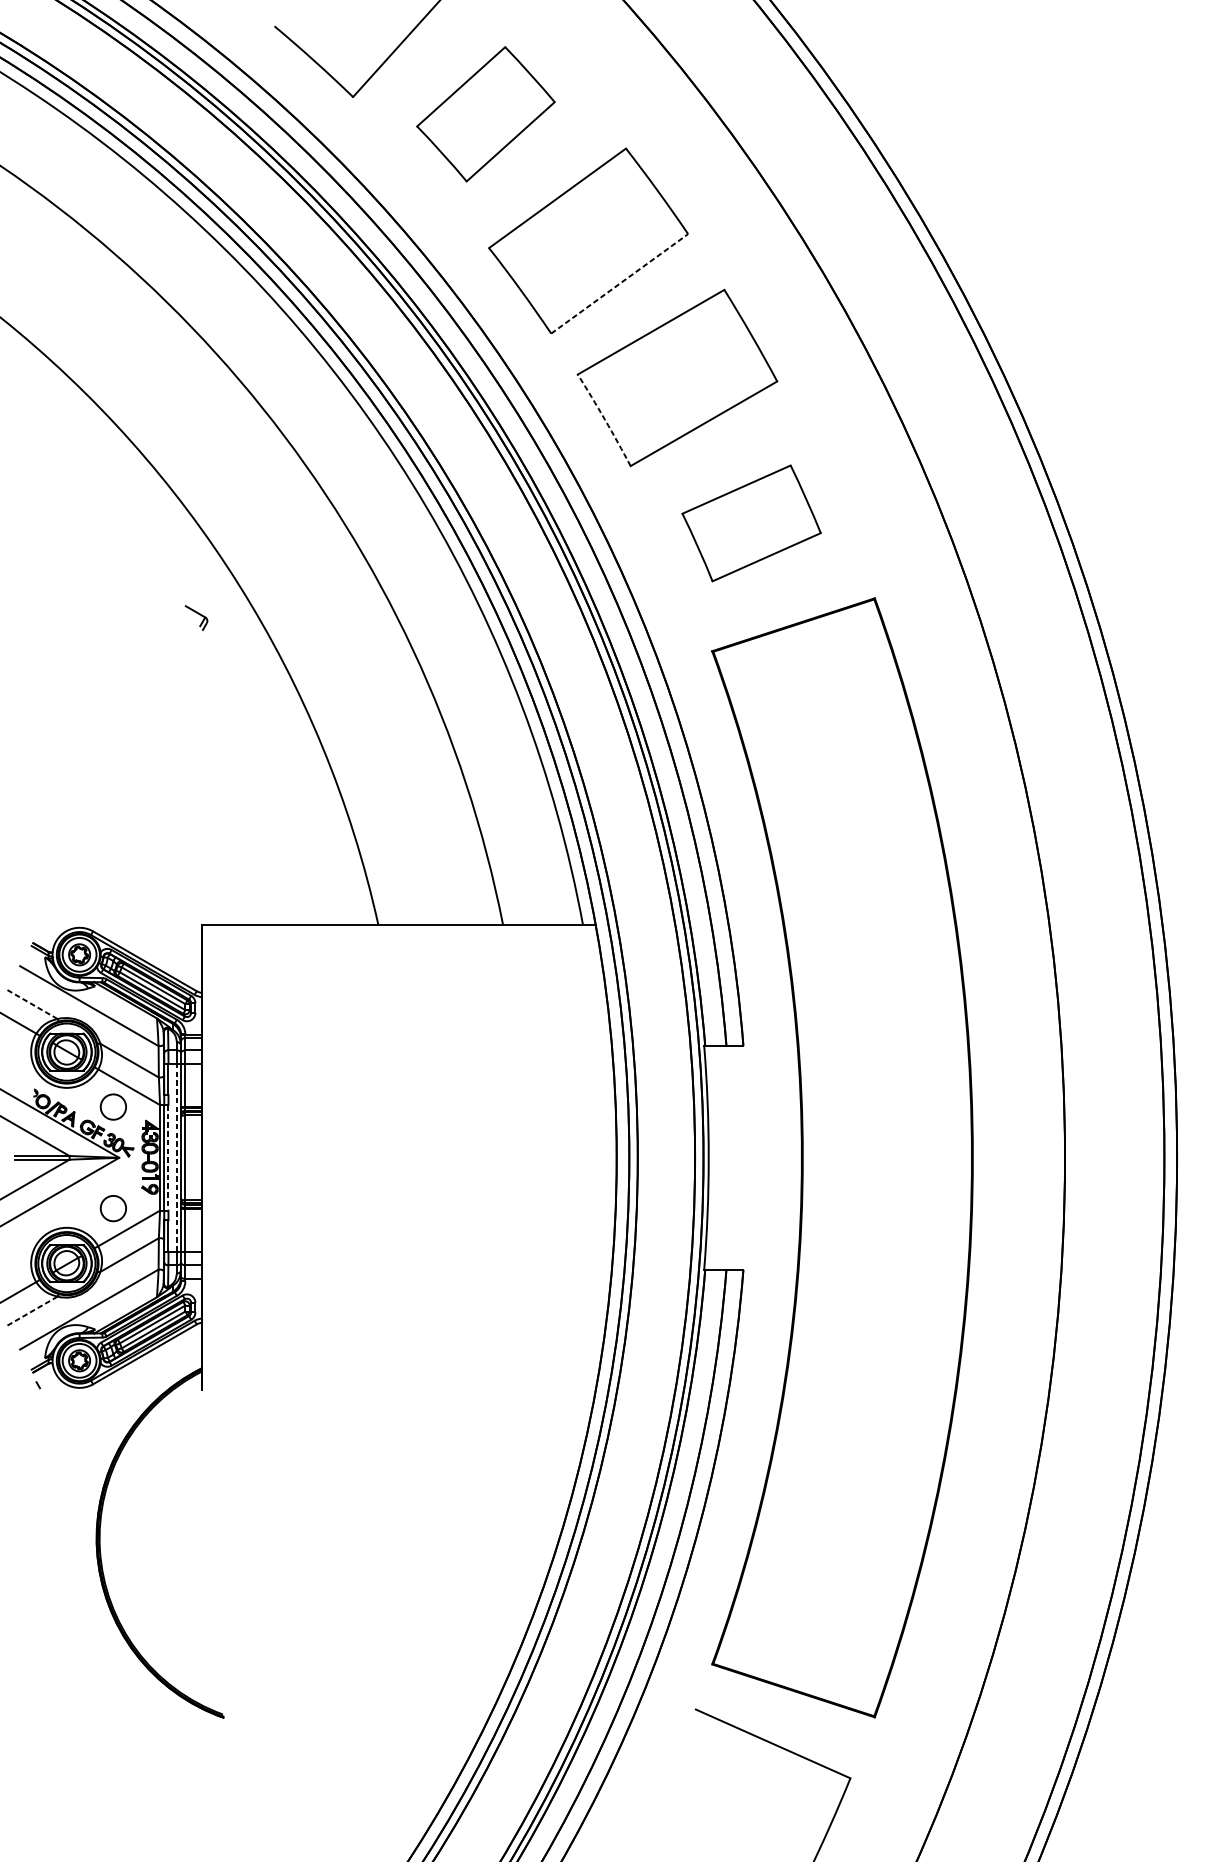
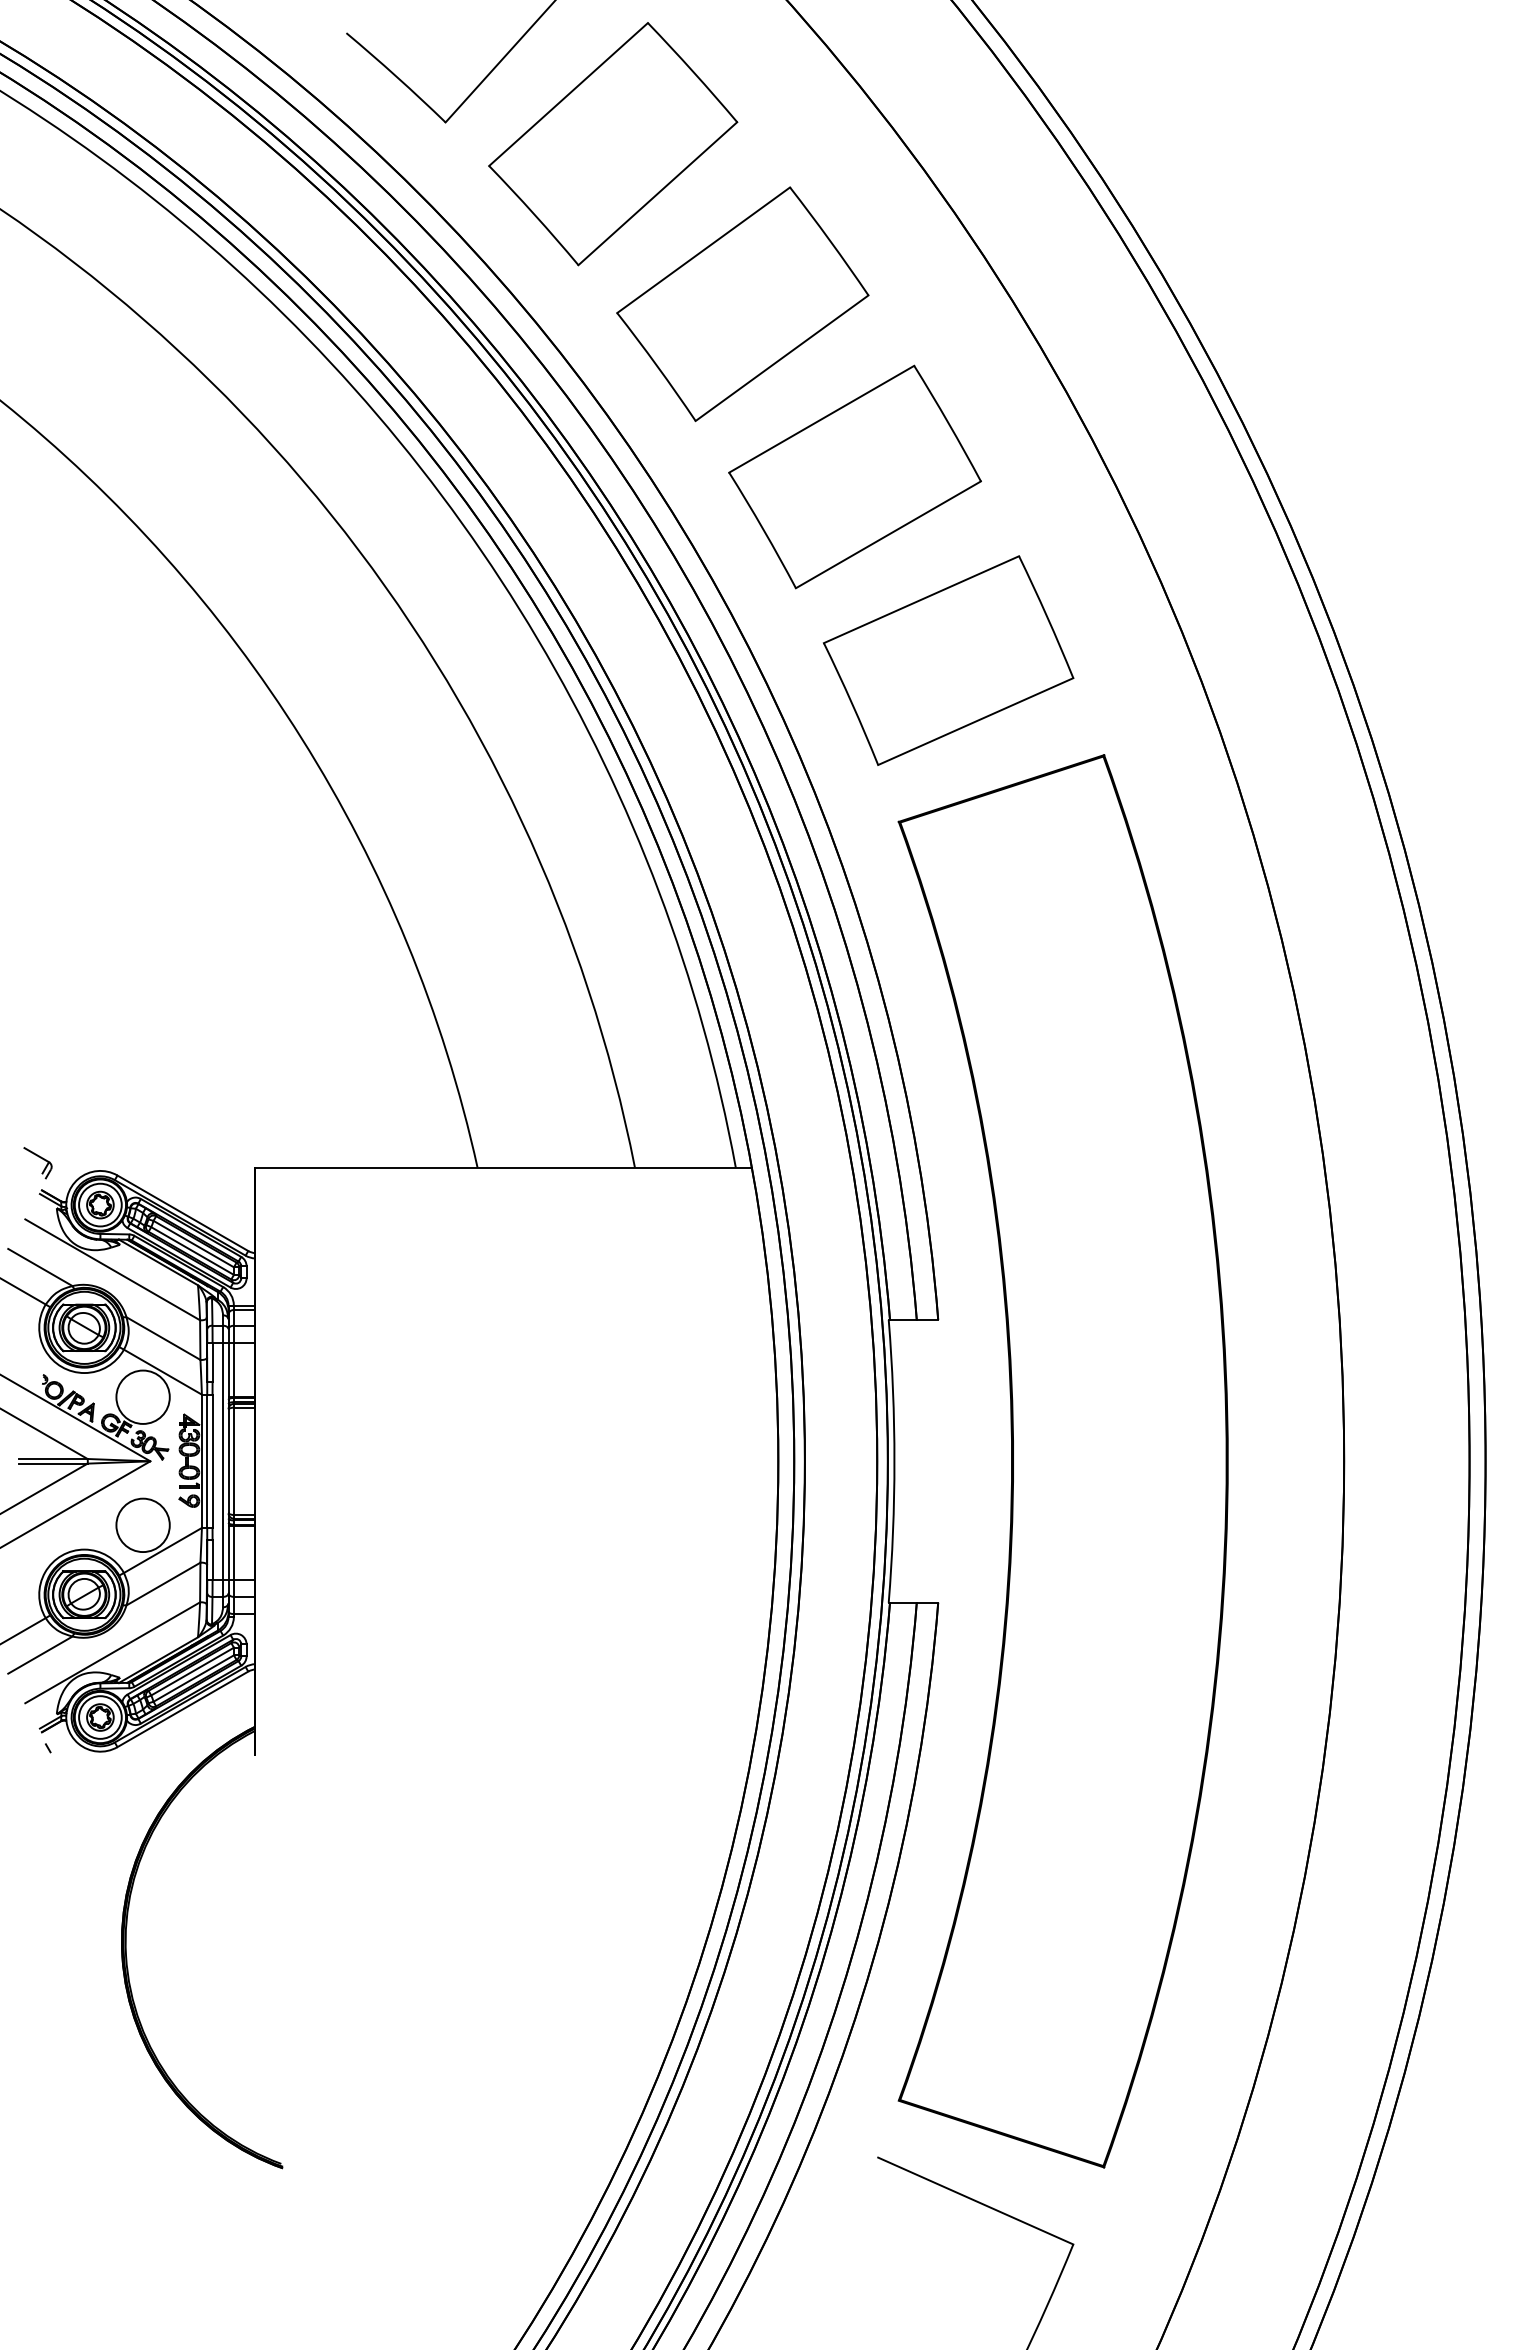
part: (486, 114) -> (613, 144), size x1.43
line: (620, 284) -> (782, 358), dashed -> solid
arc: (604, 419) -> (763, 529), dashed -> solid
part: (751, 523) -> (948, 660), size x1.43
part: (196, 618) -> (37, 1163), moved
line: (31, 1004) -> (39, 1267), dashed -> solid
circle: (112, 1106) -> (142, 1396), size x1.67
line: (168, 1157) -> (212, 1461), dashed -> solid
line: (177, 1157) -> (223, 1460), dashed -> solid
circle: (112, 1208) -> (142, 1525), size x1.67
line: (31, 1311) -> (39, 1655), dashed -> solid

